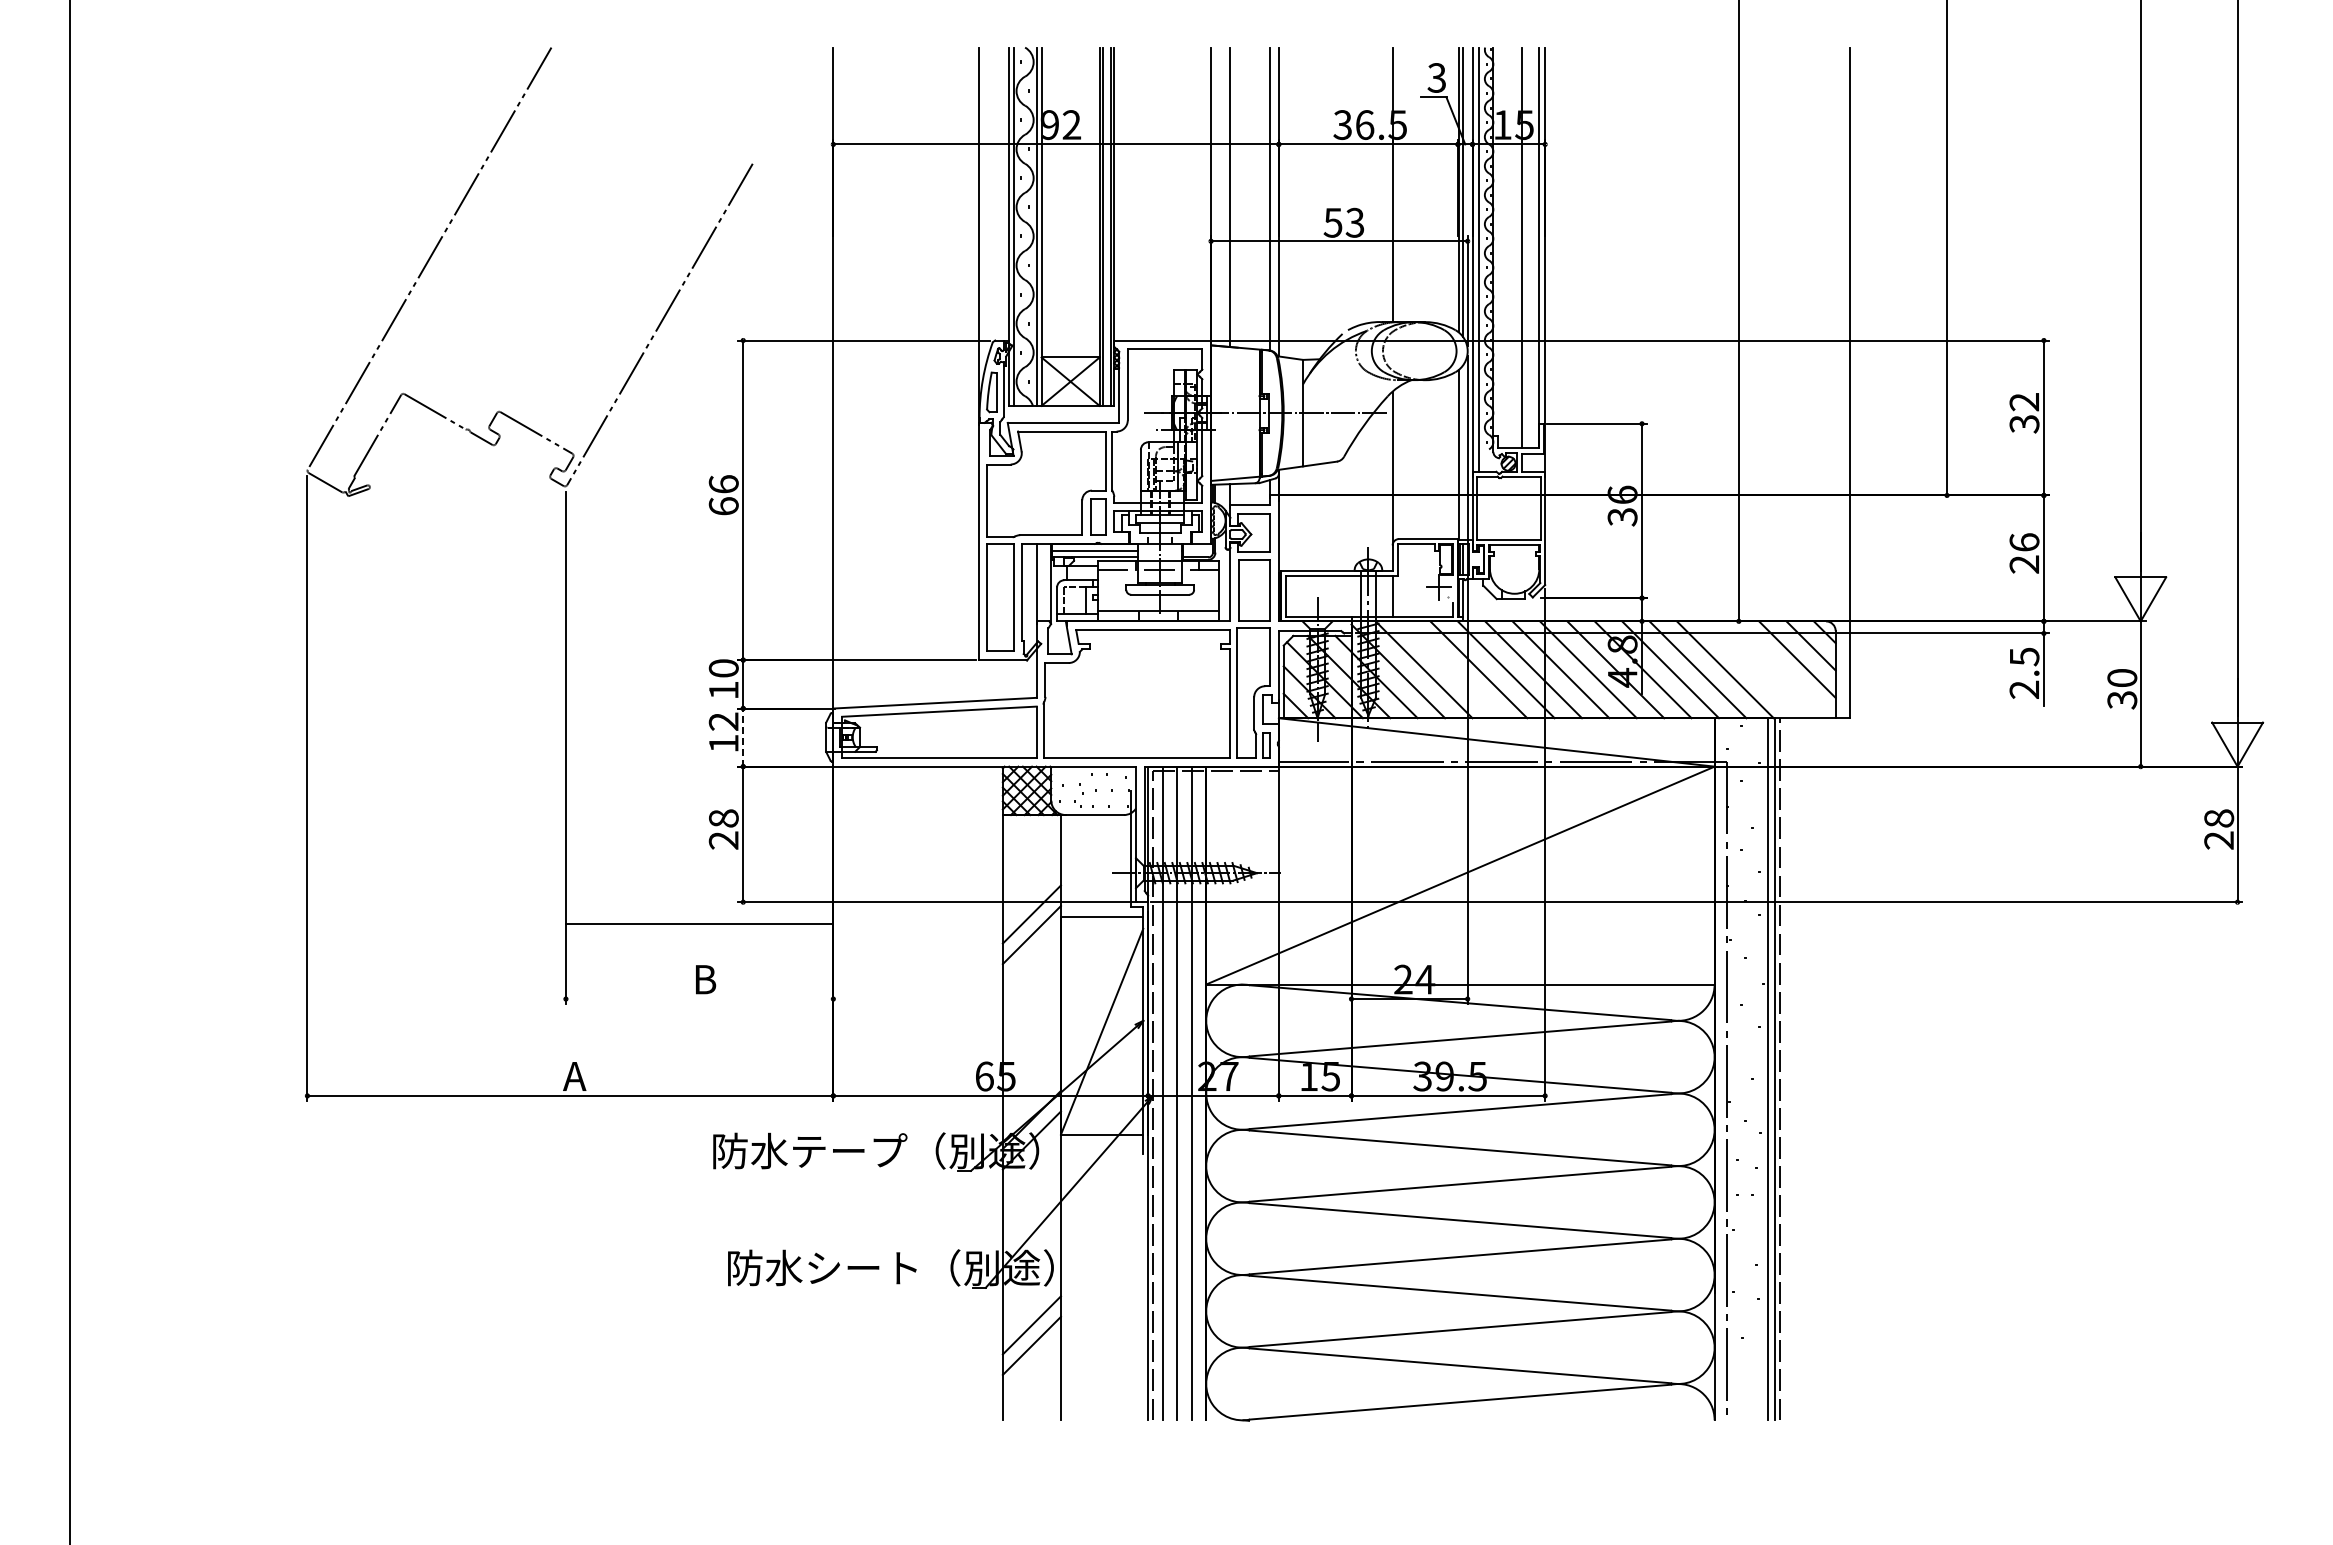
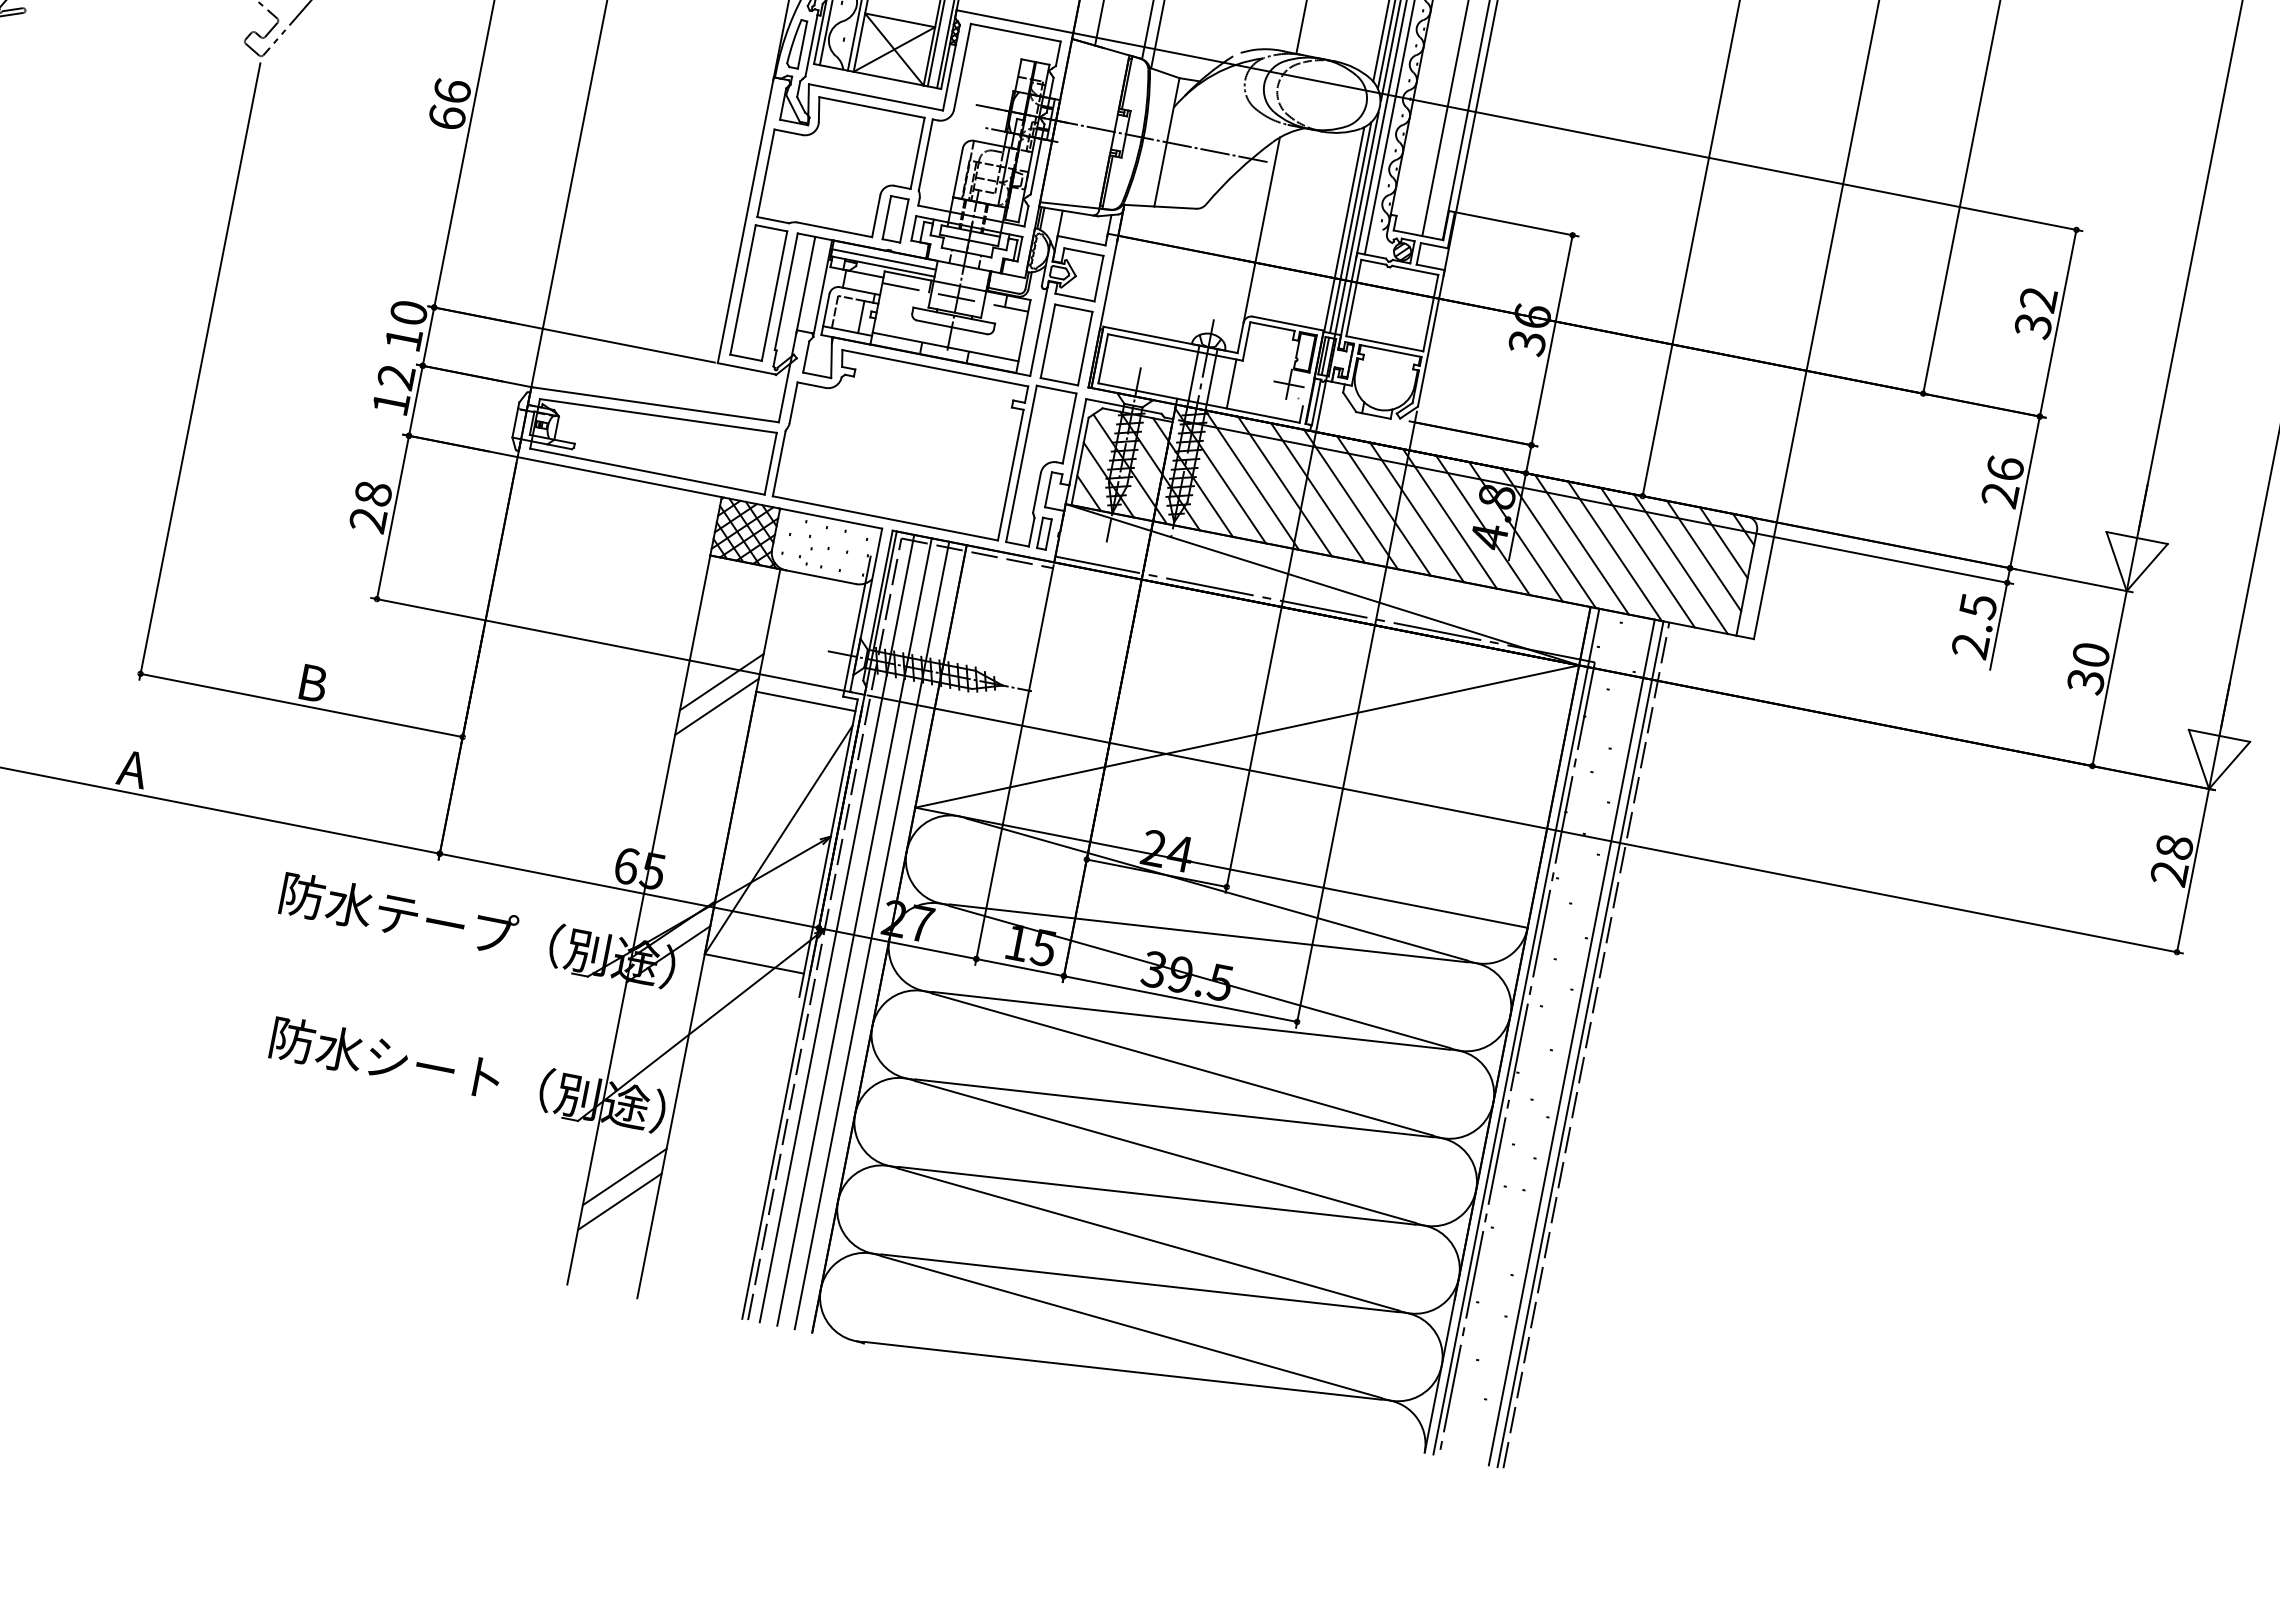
line: (1463, 452) -> (1350, 227), added
line: (1451, 669) -> (1285, 486), added
line: (1752, 669) -> (1647, 557), added
line: (1779, 669) -> (1680, 563), added
line: (743, 737) -> (416, 400), dashed -> solid
line: (699, 924) -> (301, 705), moved
line: (1721, 1069) -> (1515, 1031), added

